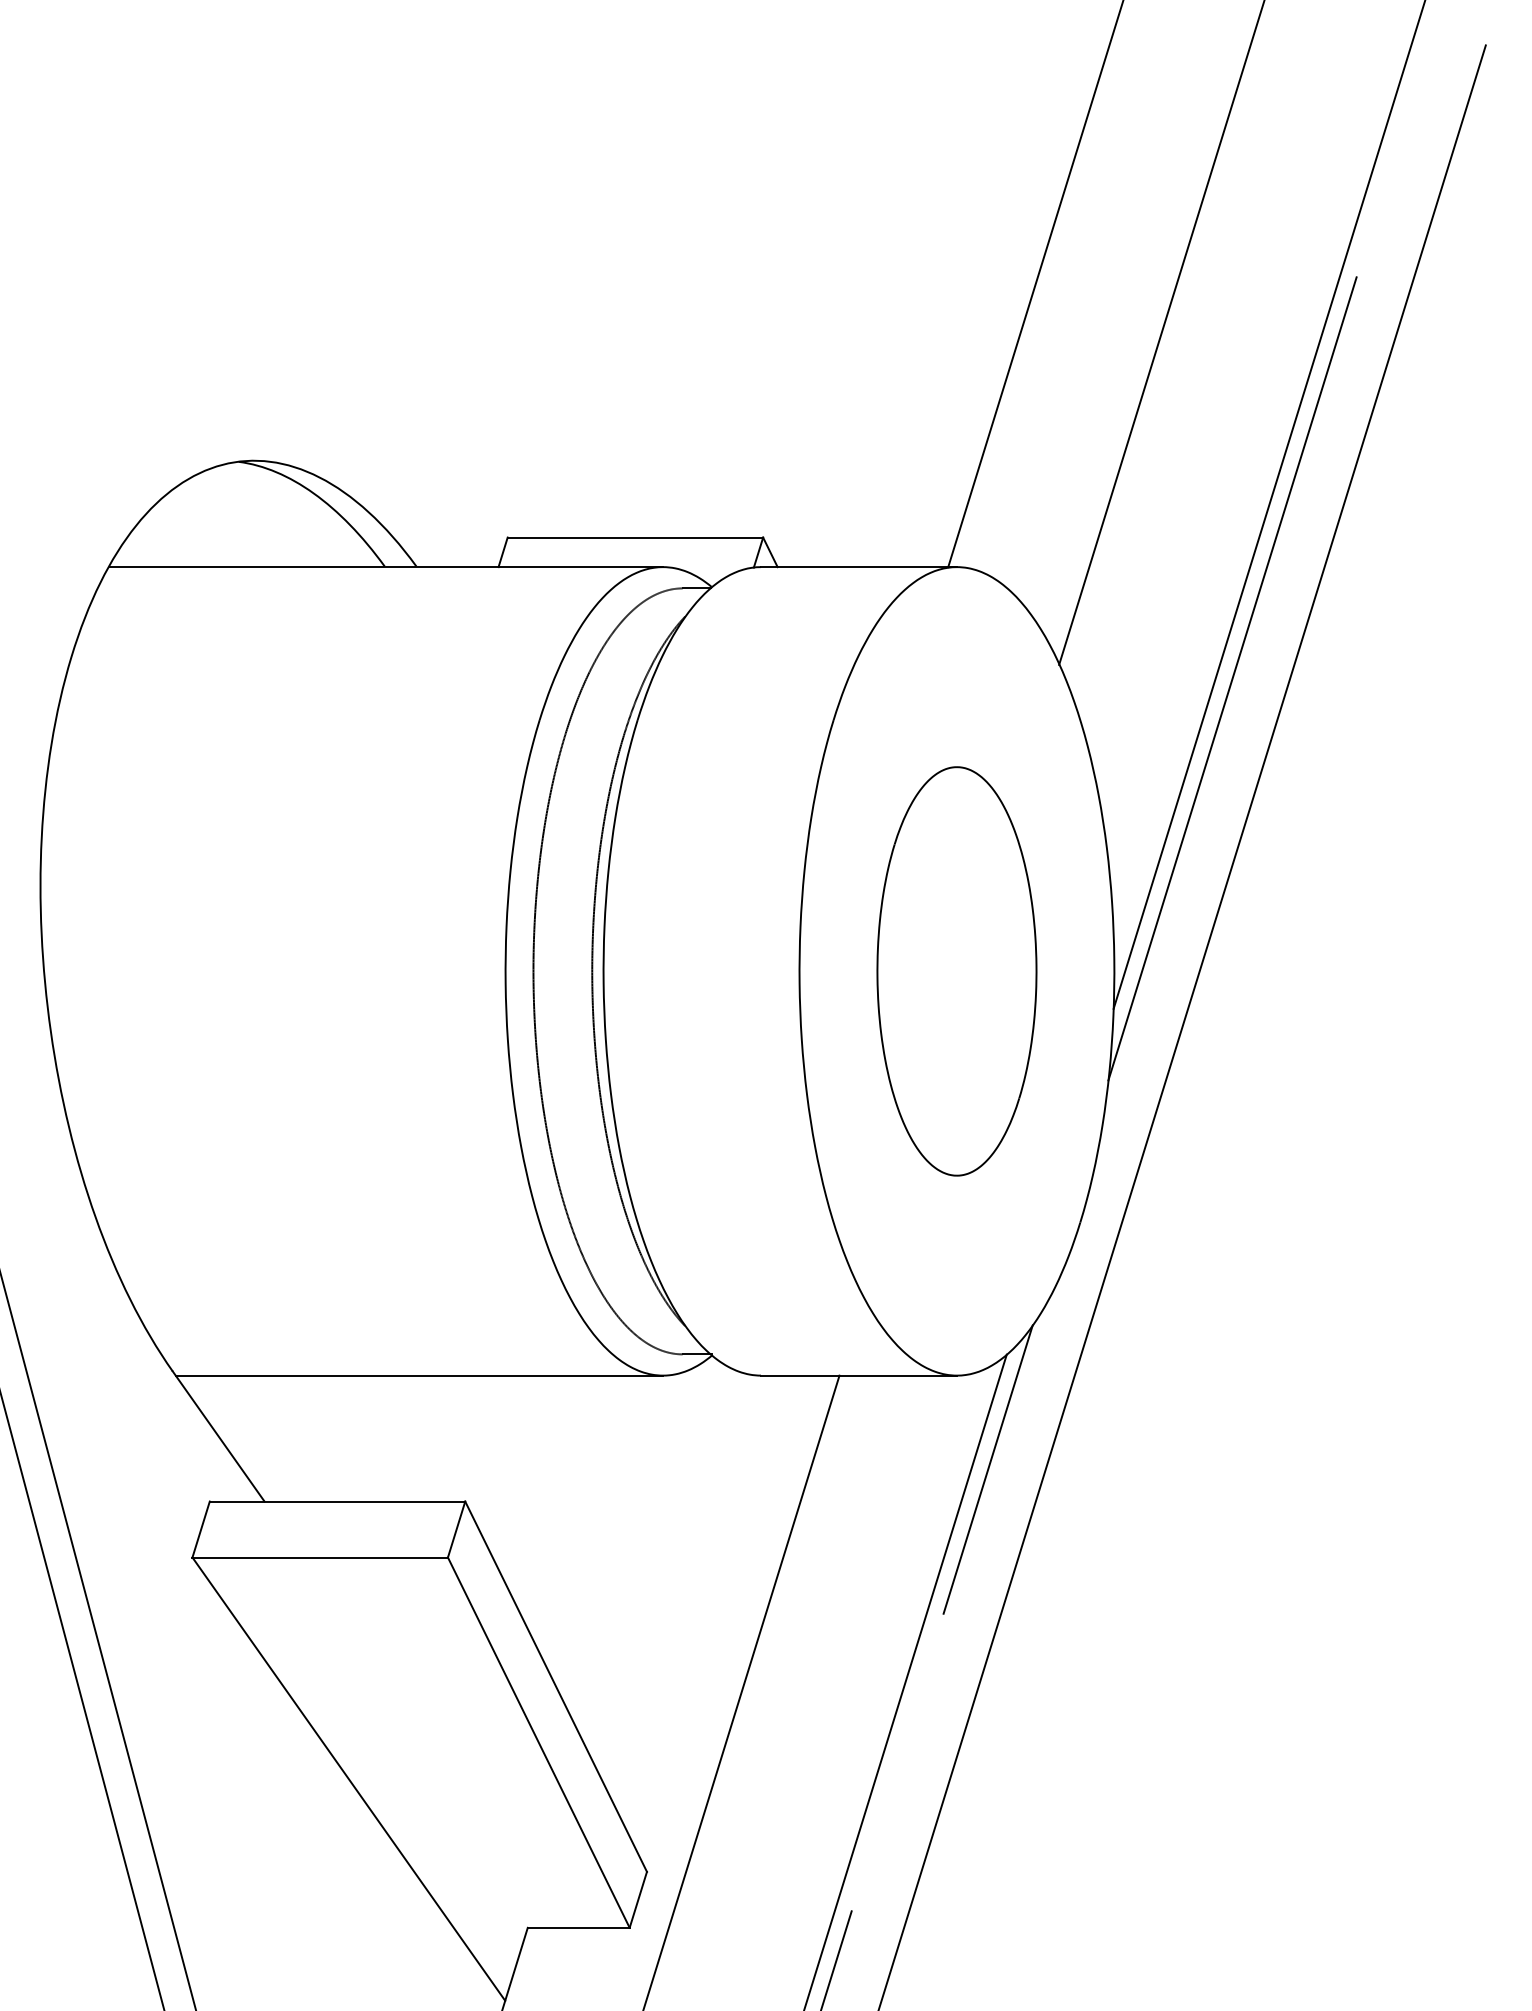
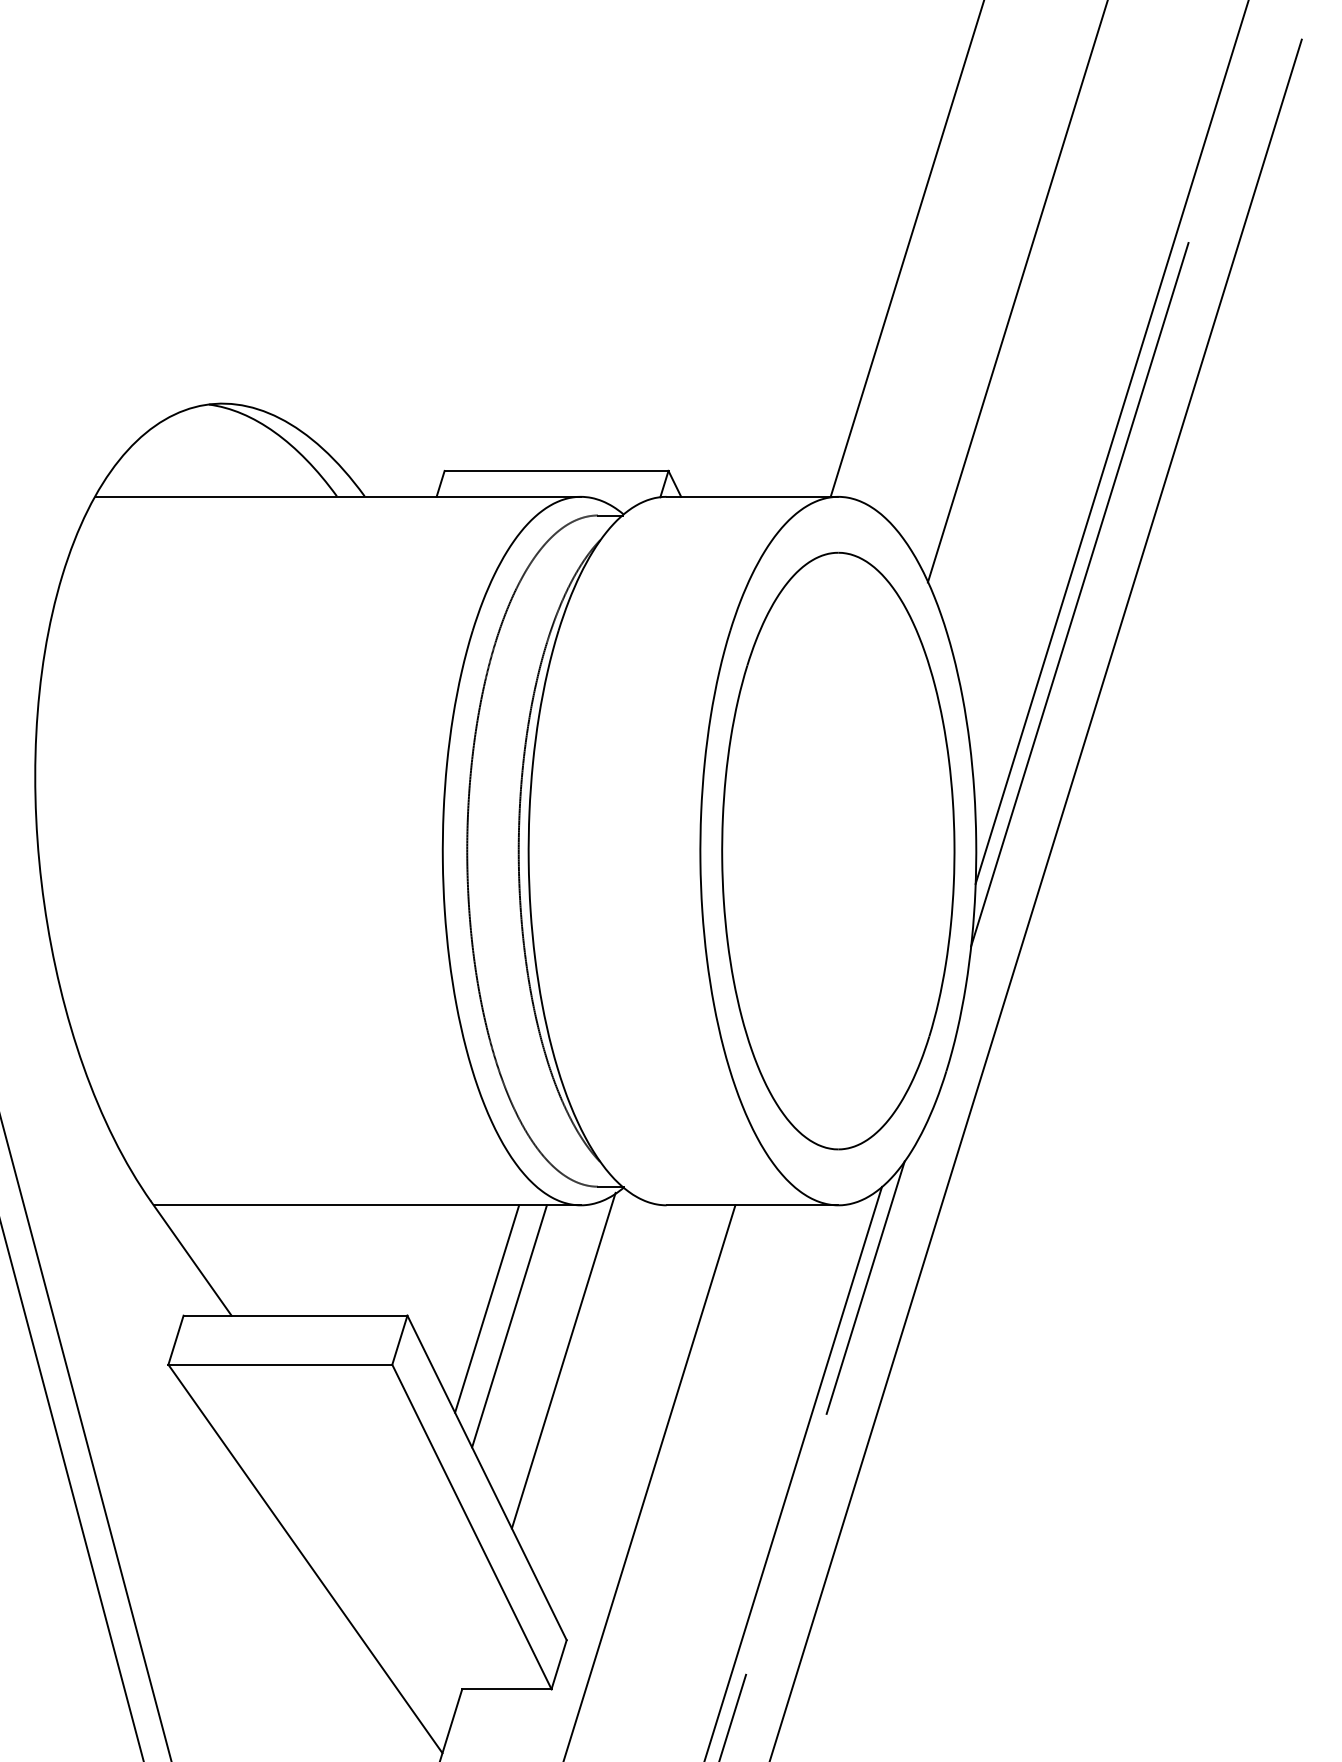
part: (956, 971) -> (837, 851), size x1.67
line: (555, 1493) -> (486, 1308), added
line: (581, 1513) -> (509, 1326), added
line: (643, 1552) -> (563, 1360), added

